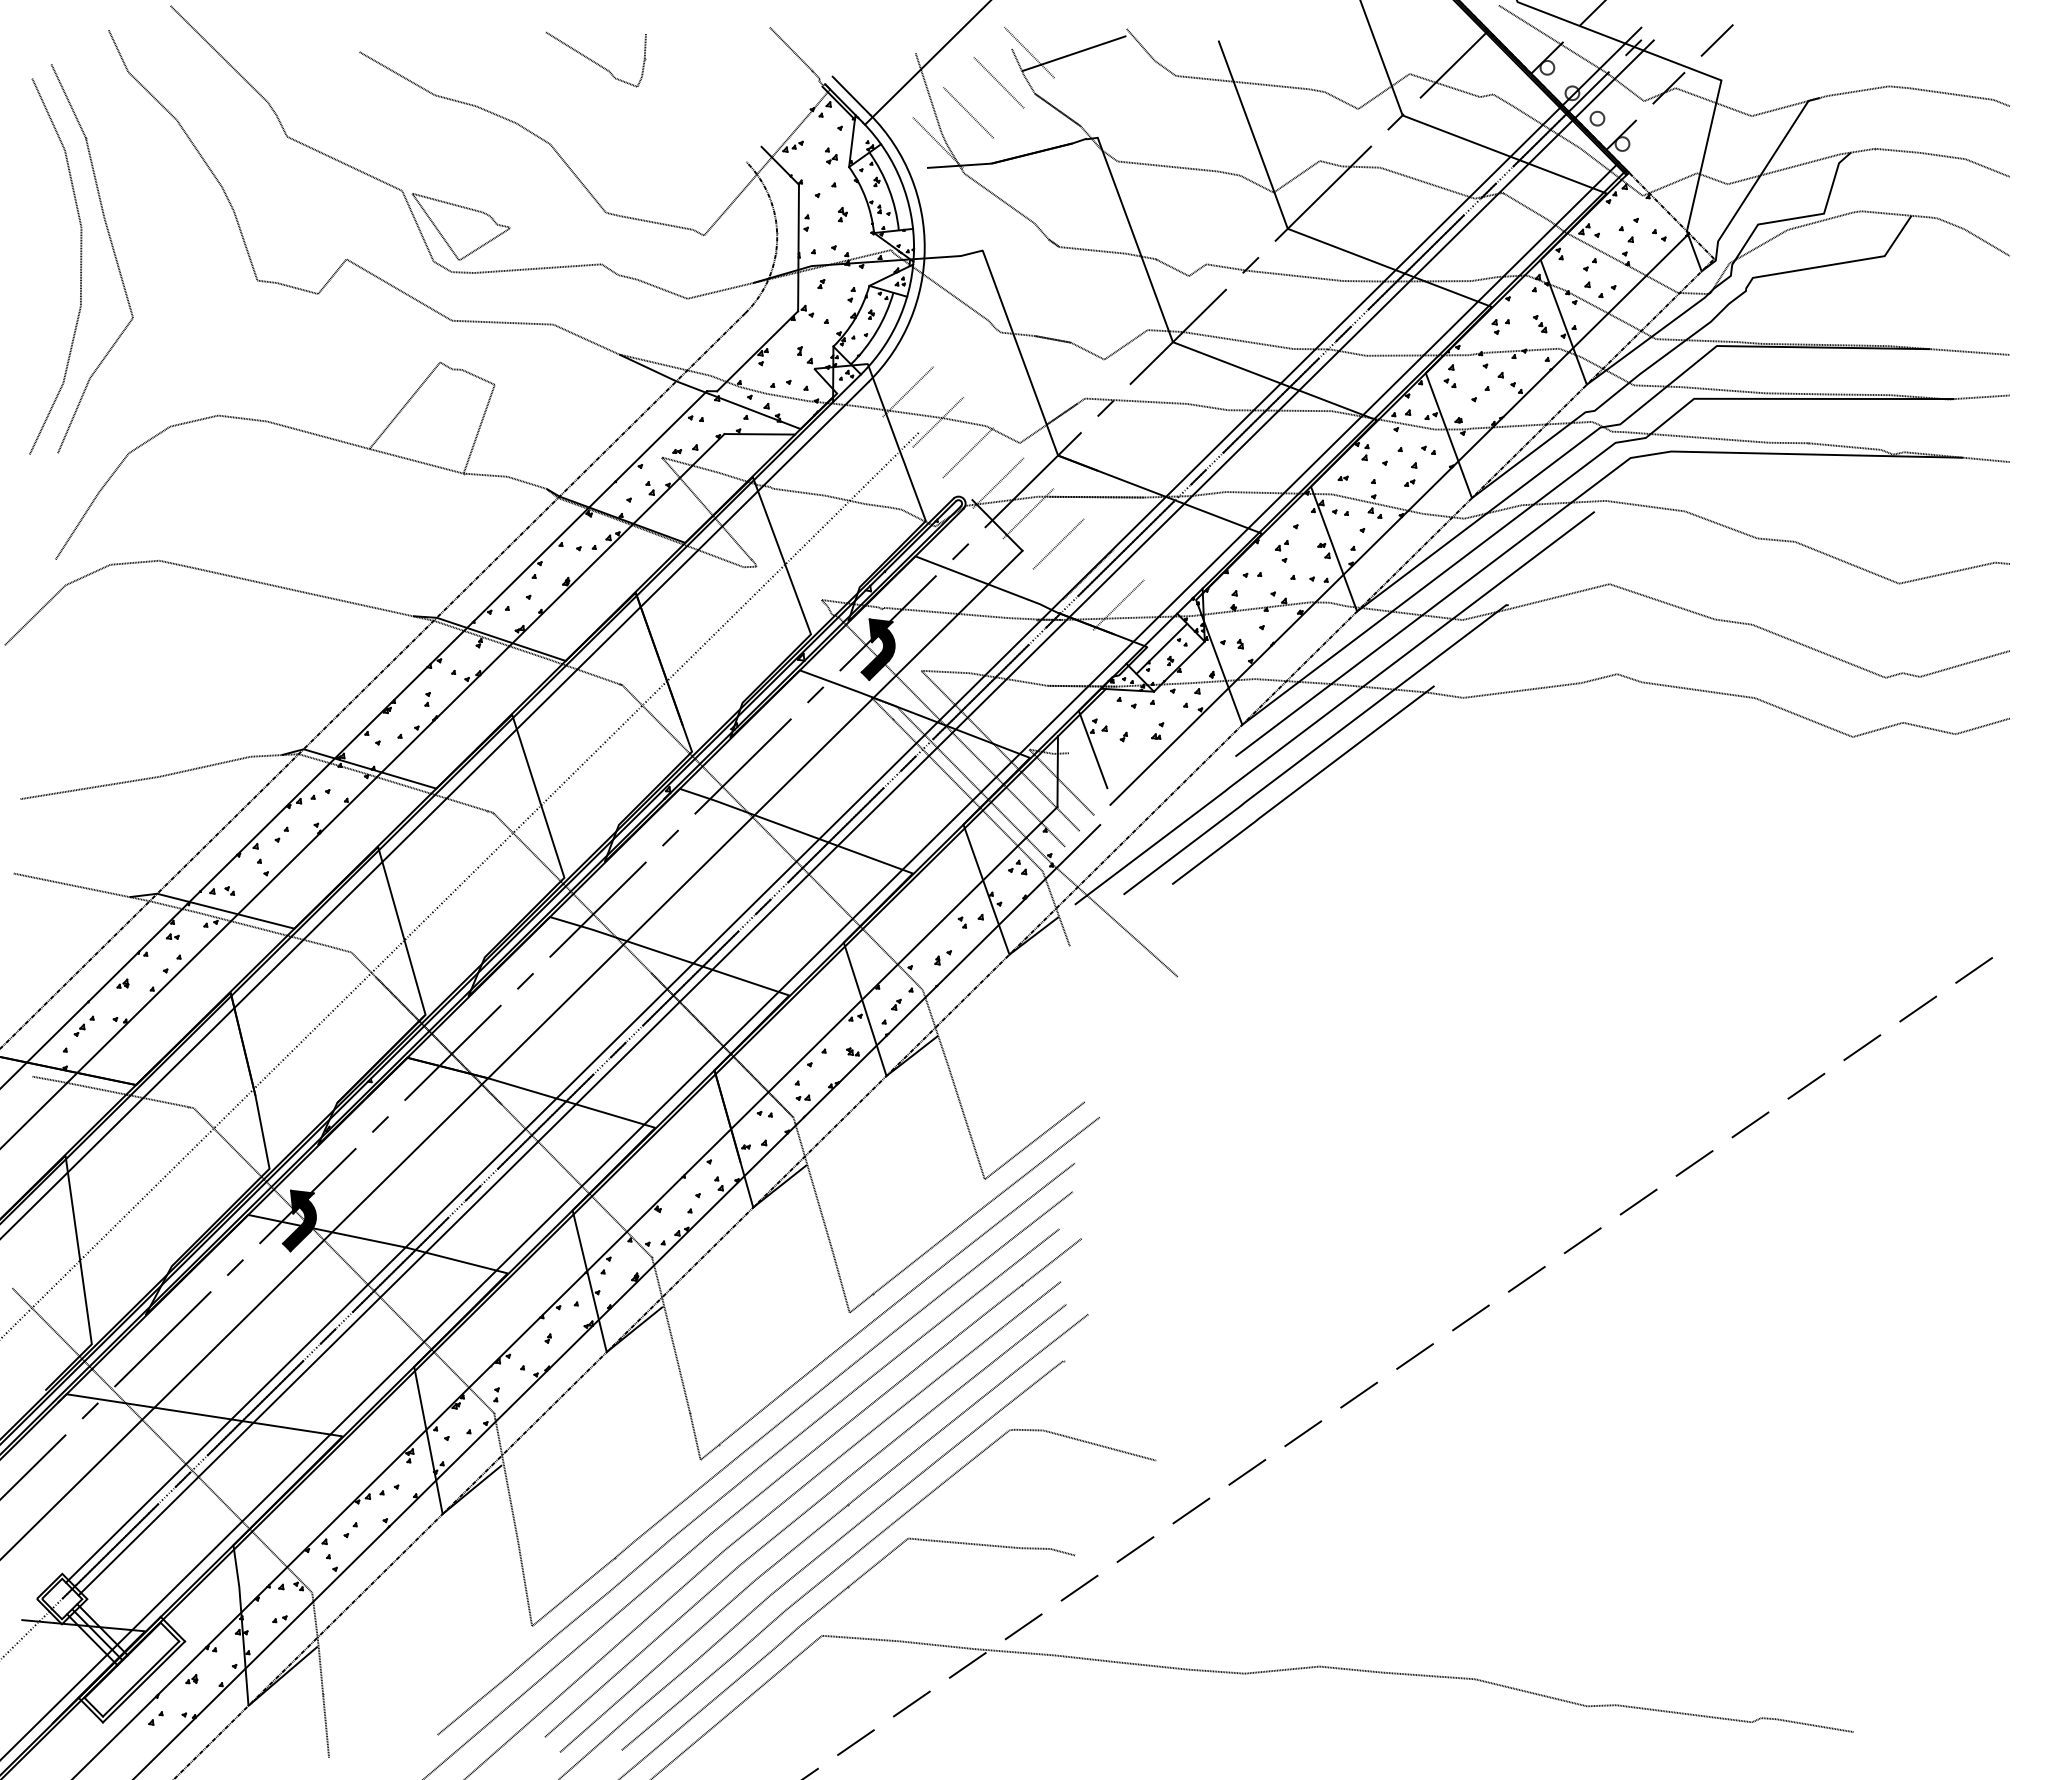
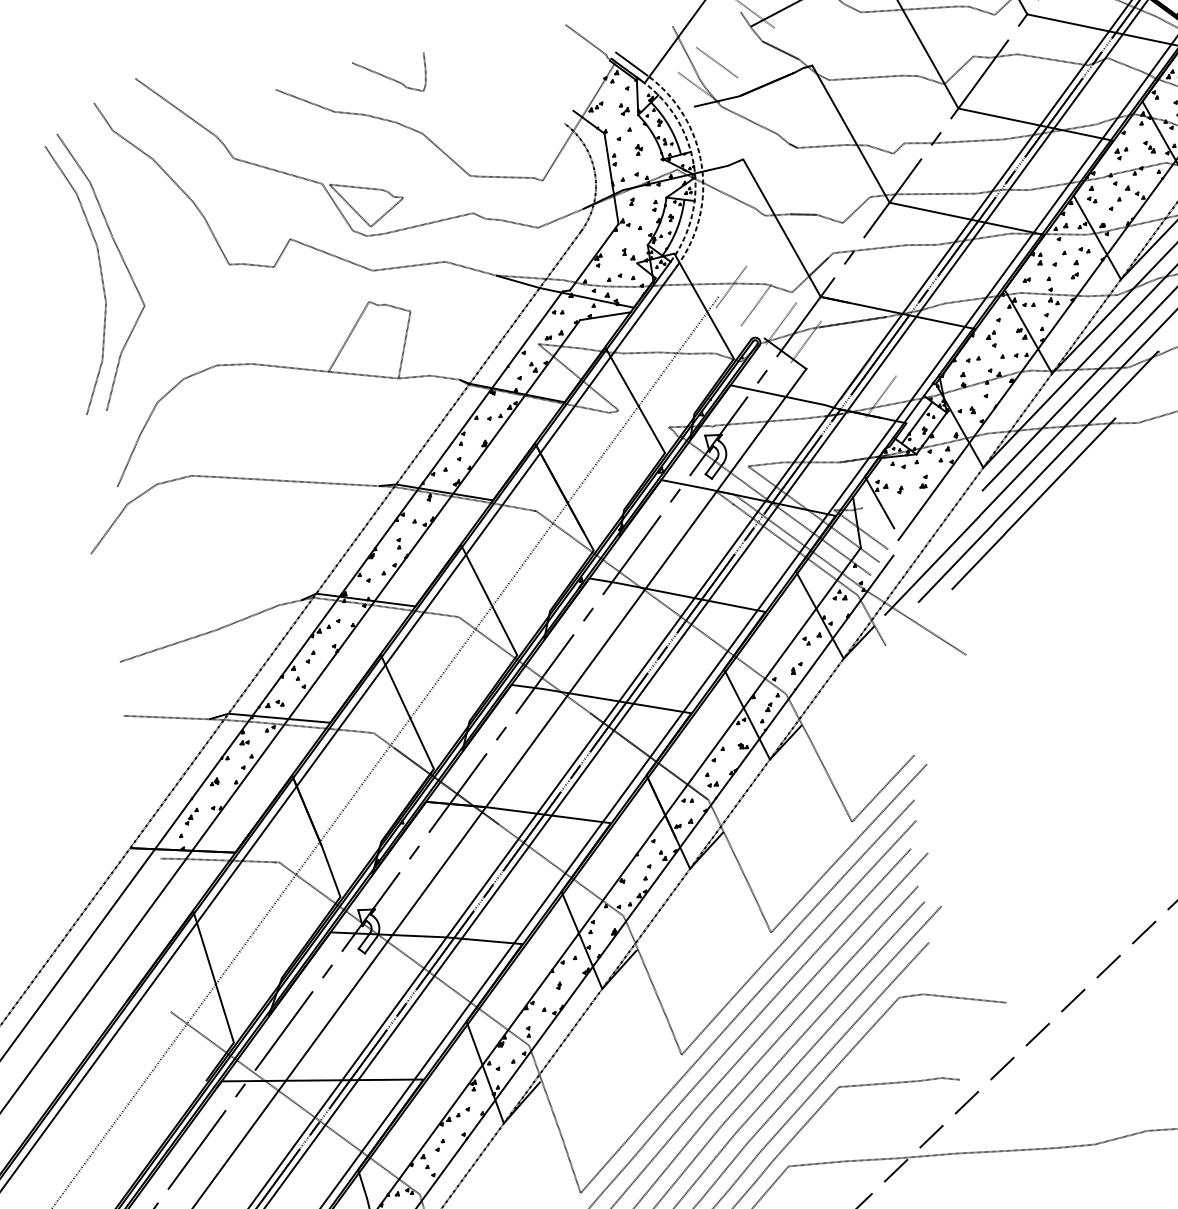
curve: (593, 60) -> (389, 77), moved
line: (998, 82) -> (735, 37), removed
arc: (914, 248) -> (694, 165), solid -> dashed
arc: (924, 248) -> (701, 164), solid -> dashed
line: (907, 391) -> (705, 268), removed
line: (1058, 543) -> (831, 359), removed
fill: (877, 649) -> (714, 456), removed
fill: (299, 1220) -> (367, 930), removed

